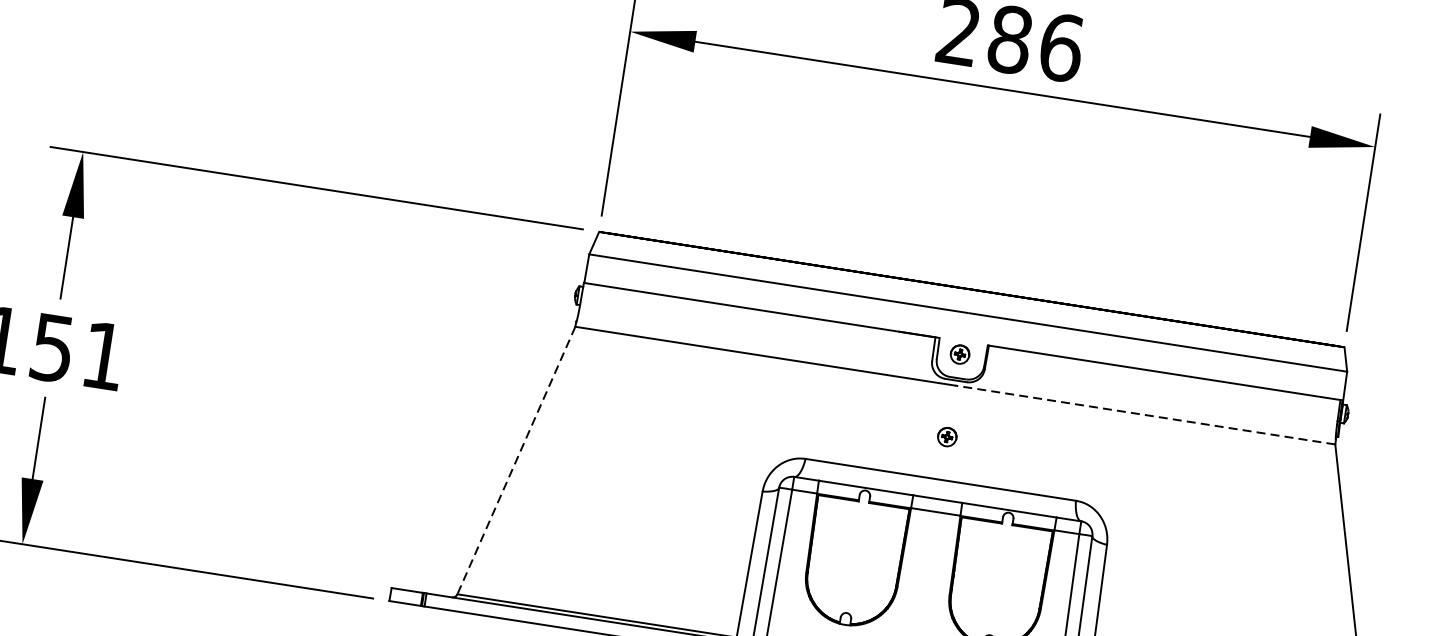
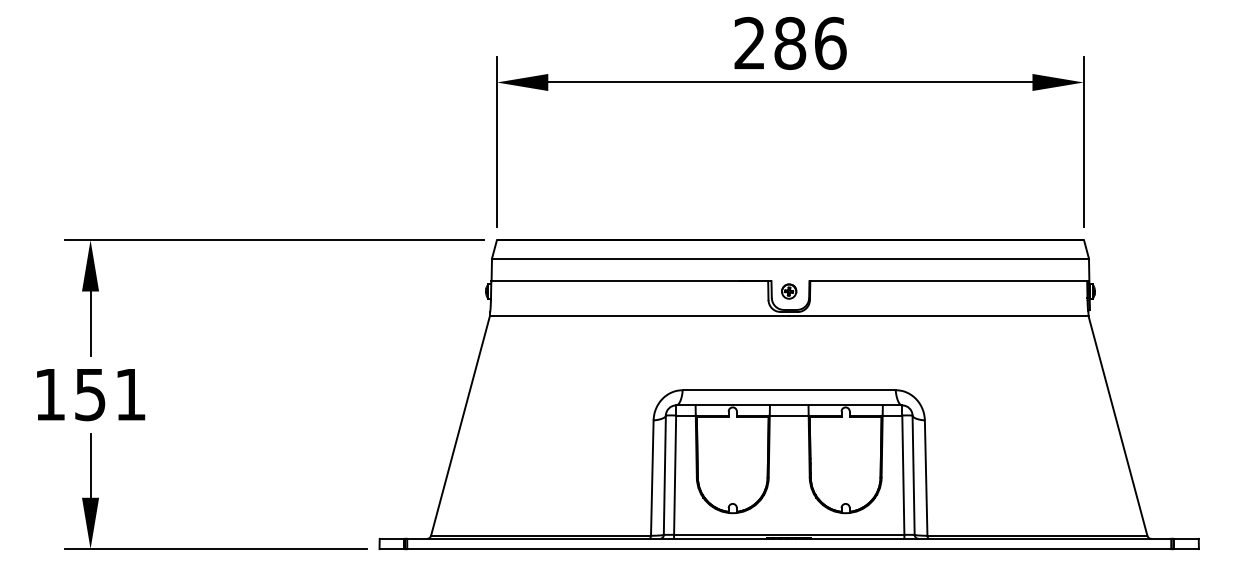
line: (1144, 415) -> (938, 316), dashed -> solid
part: (947, 437) -> (789, 356), removed
line: (516, 460) -> (460, 425), dashed -> solid

